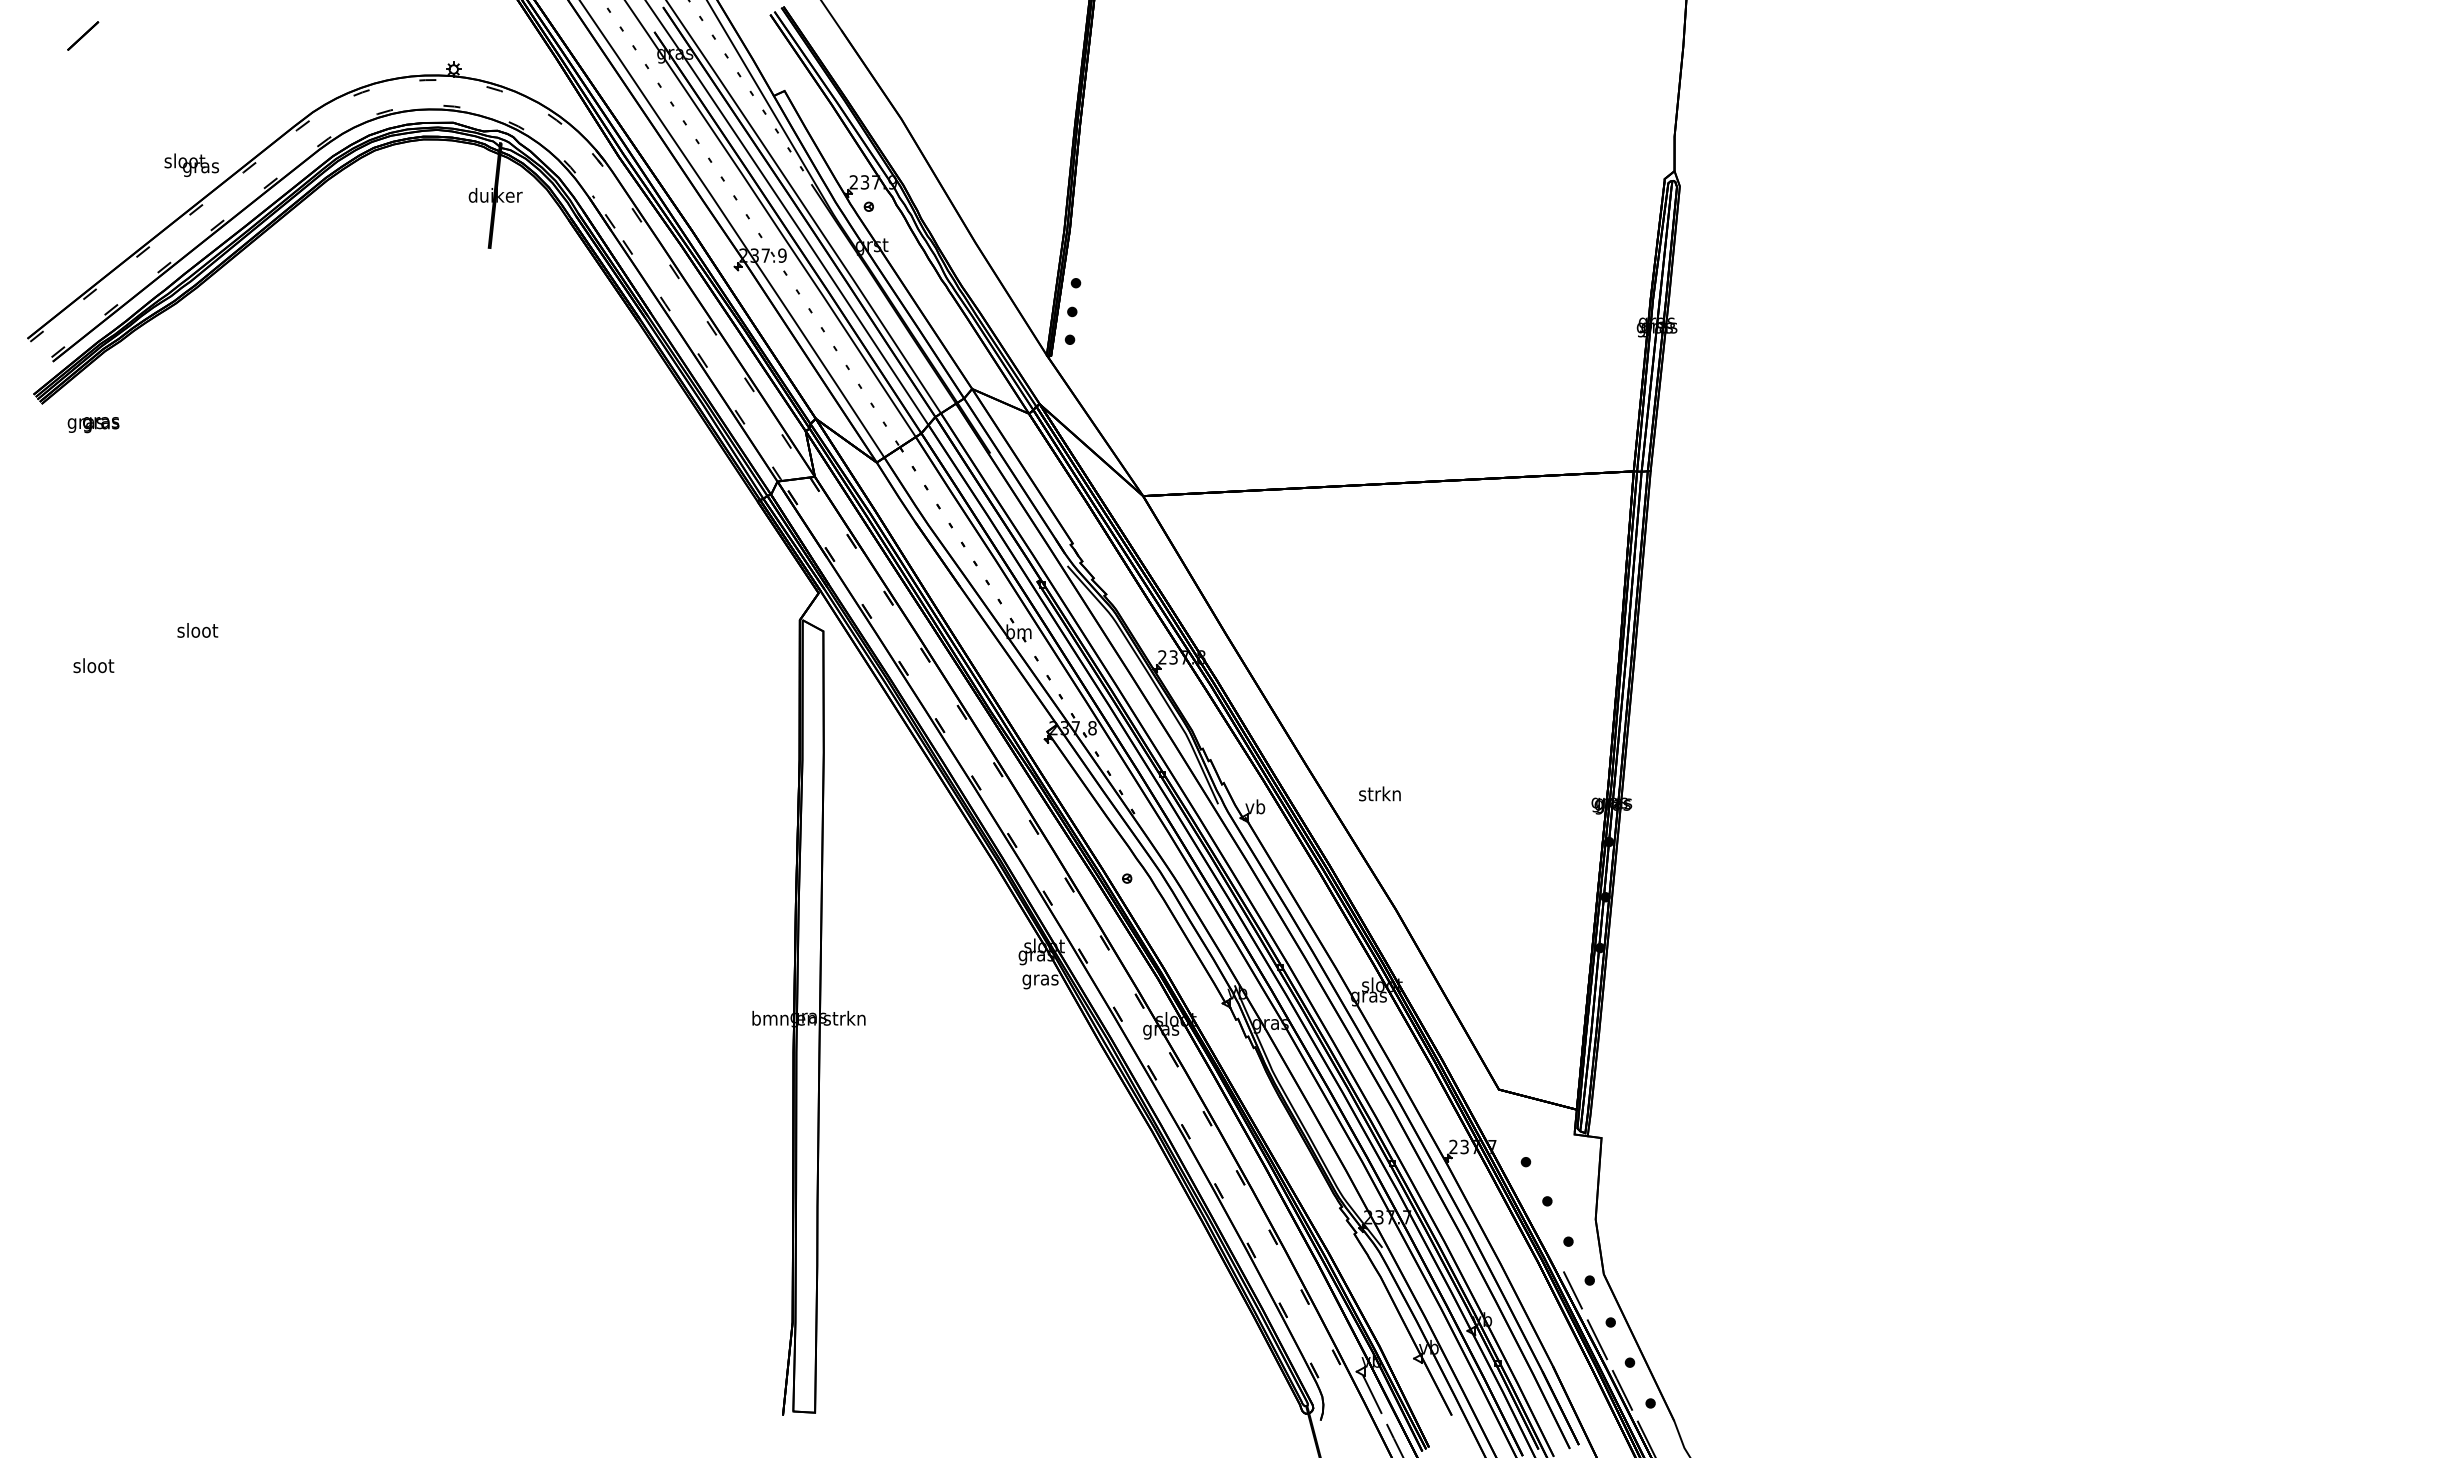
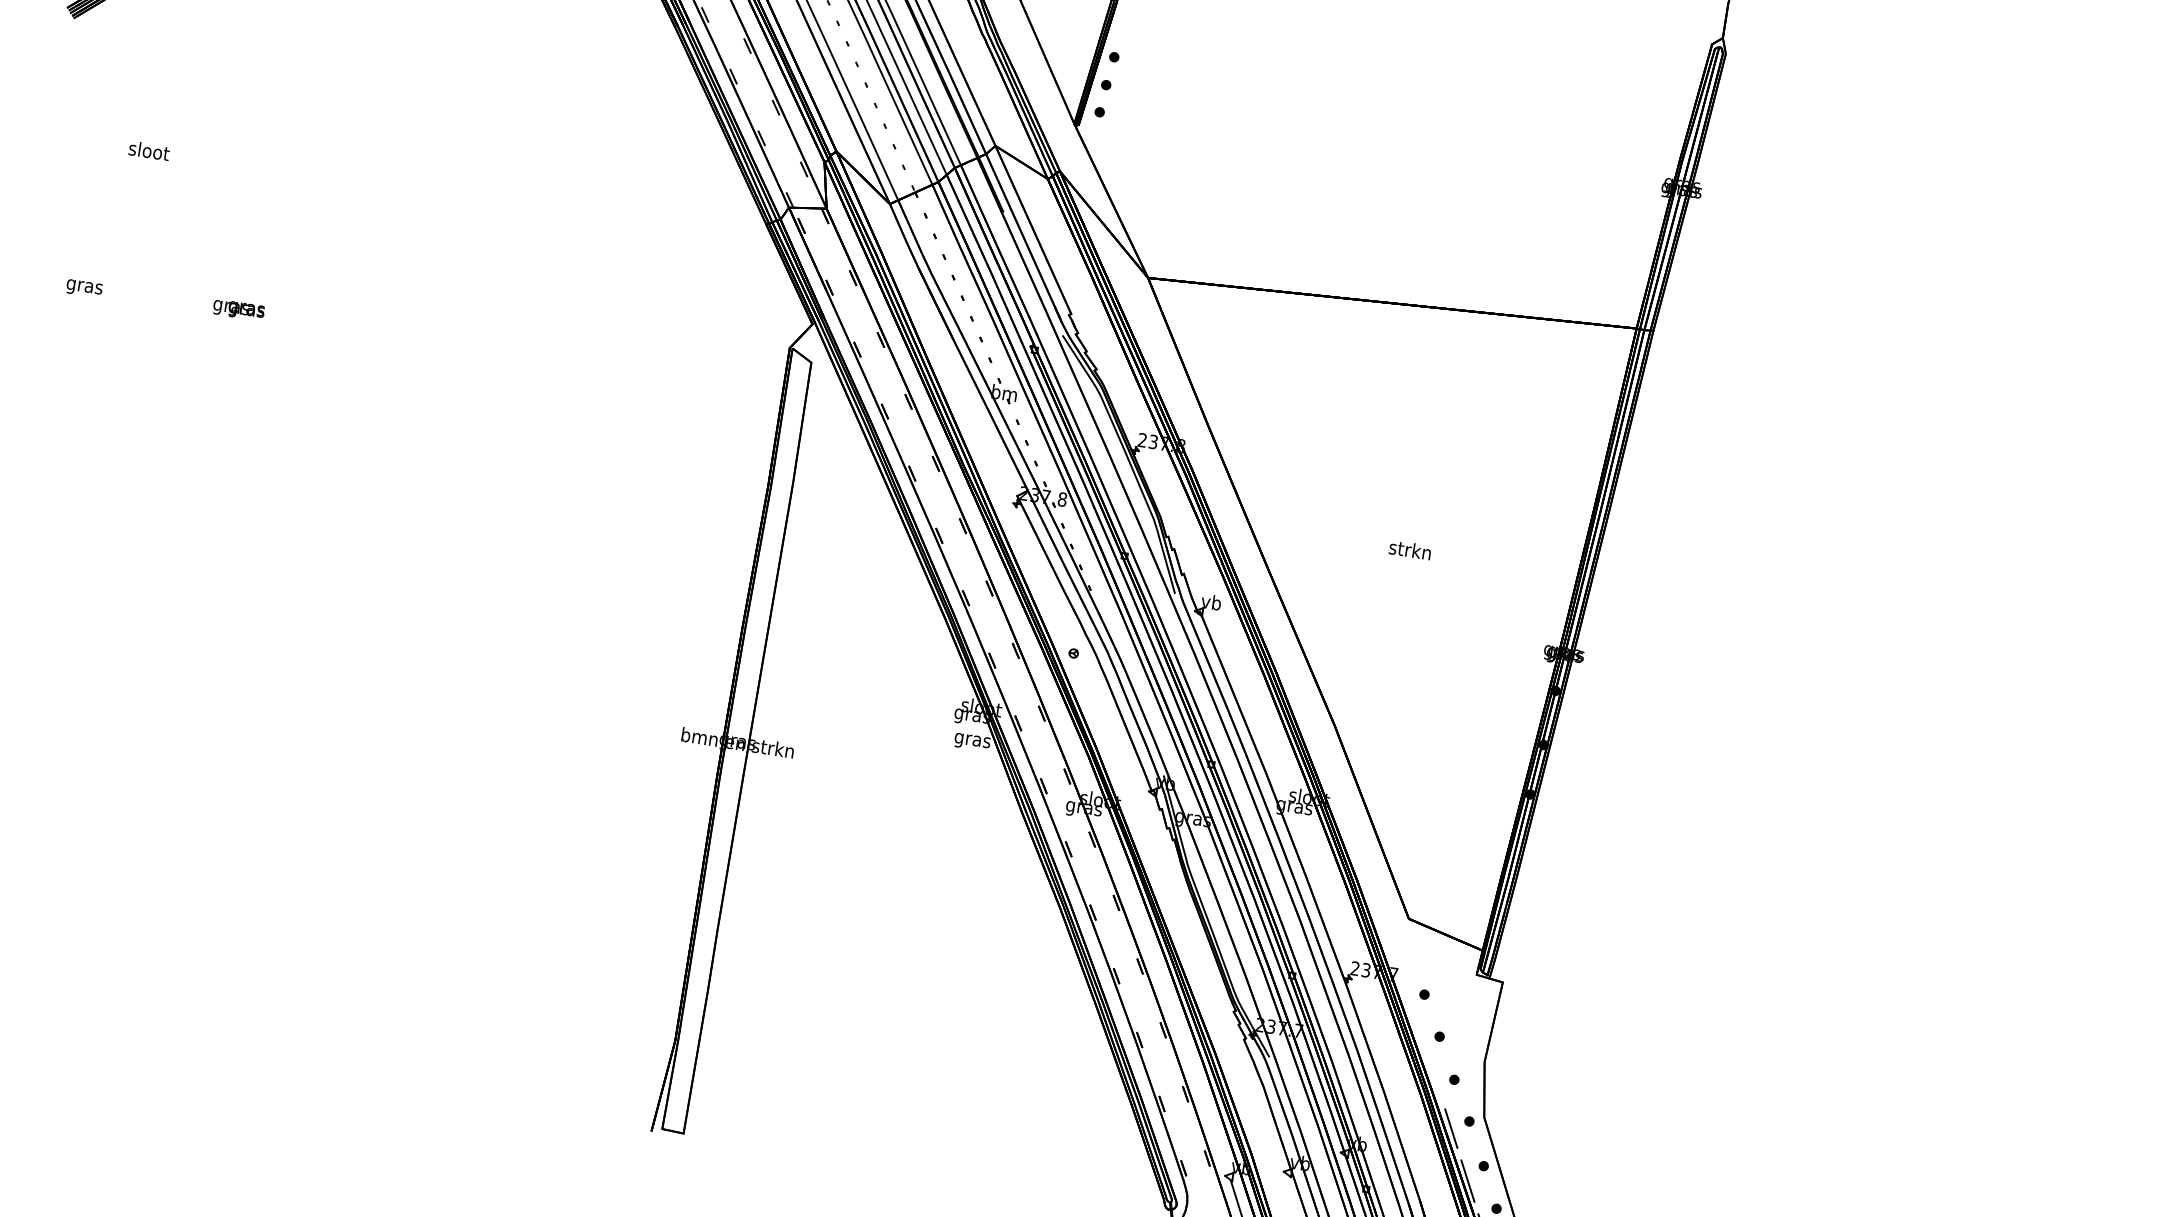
text: (93, 425) -> (238, 310), moved
text: (197, 630) -> (149, 150), moved
text: (93, 667) -> (84, 286), sloot -> gras
text: (1379, 793) -> (1409, 549), moved

